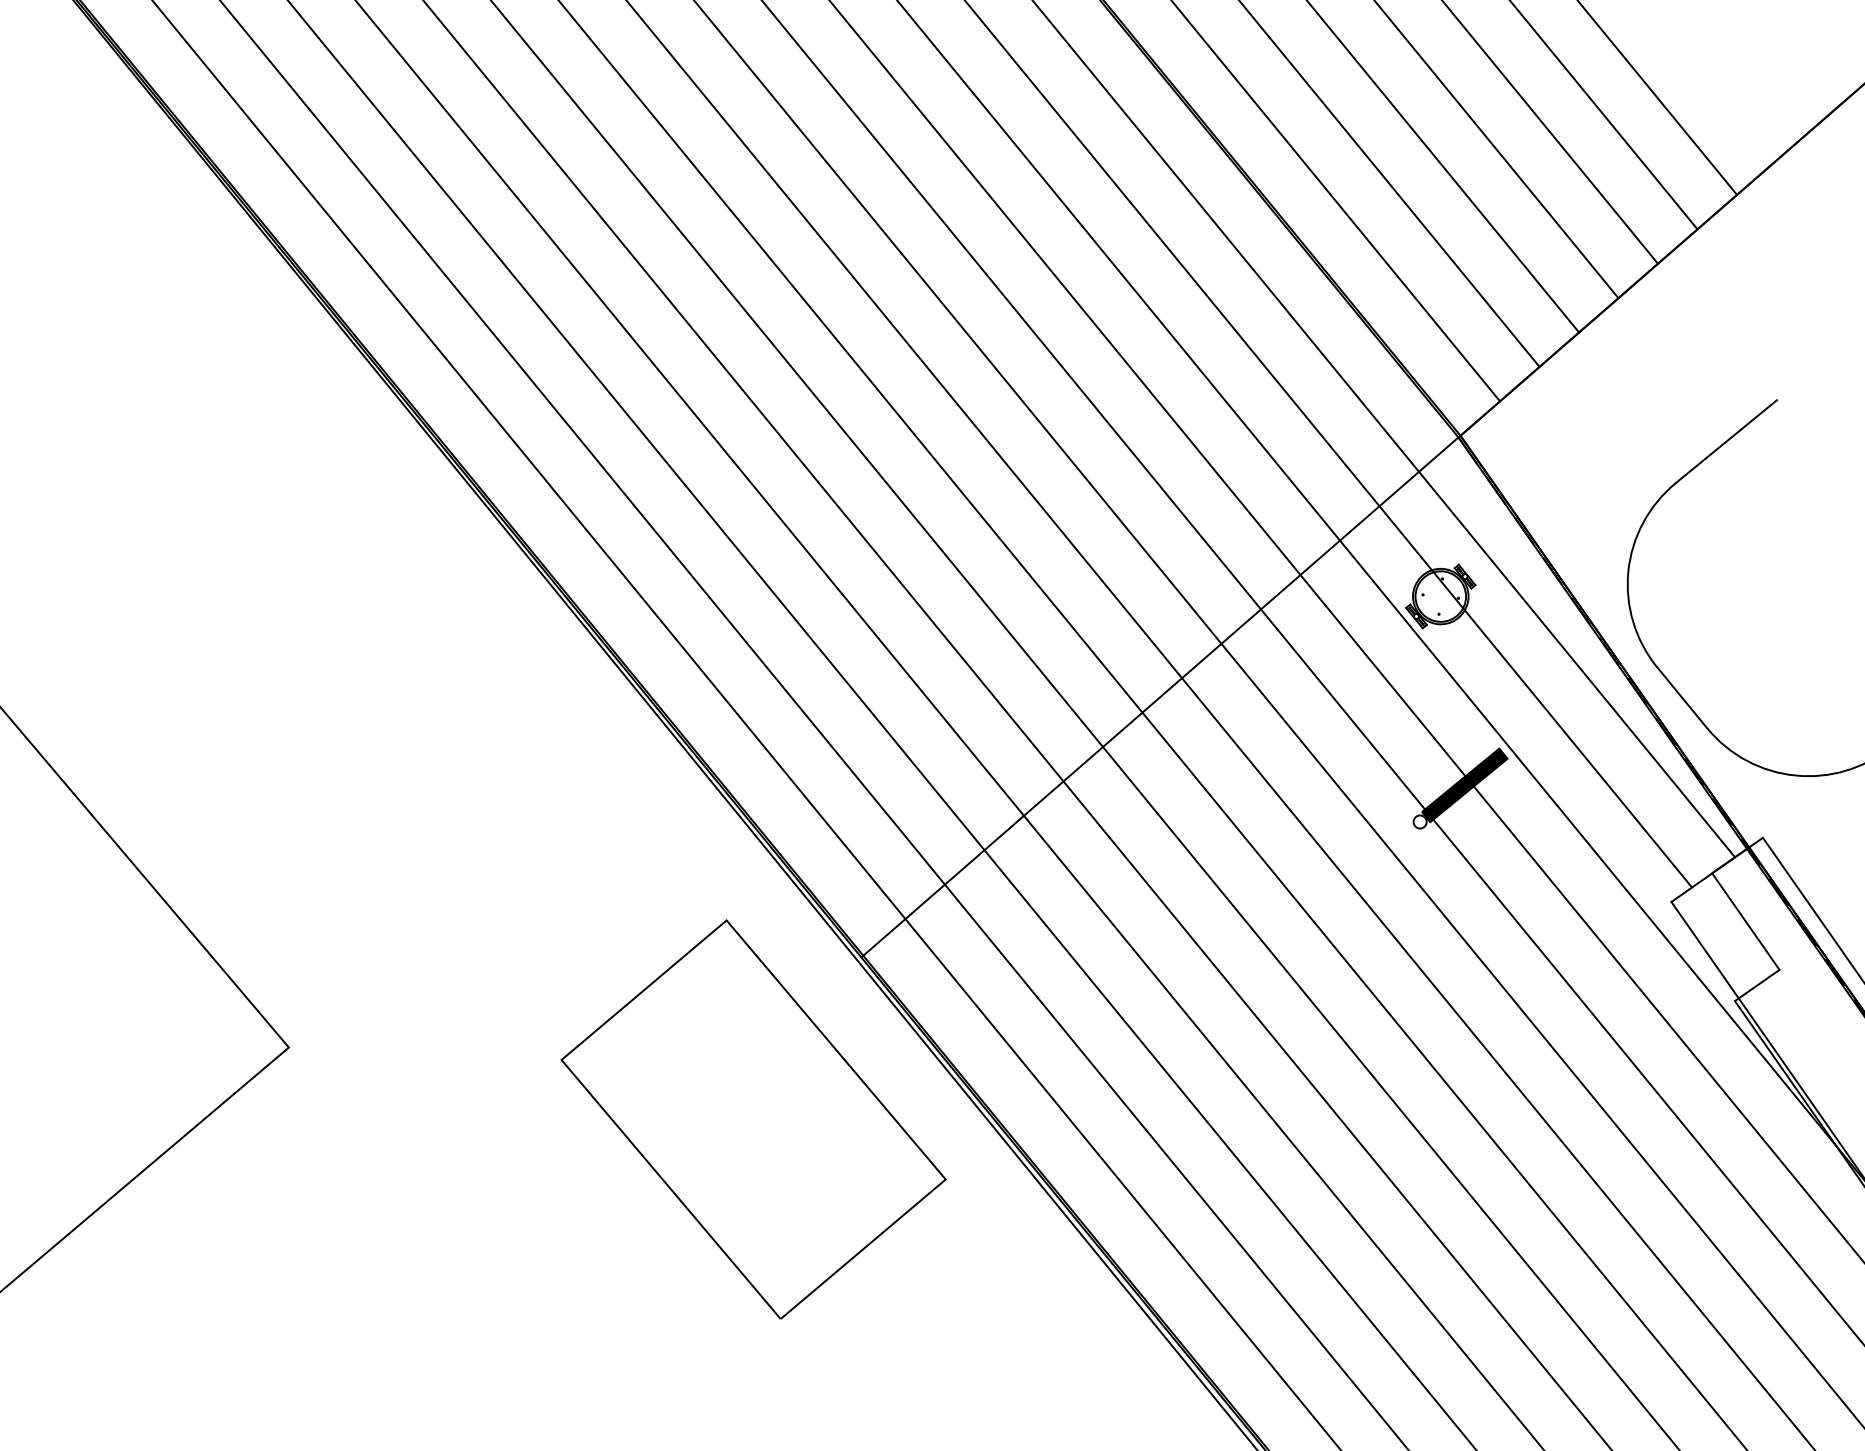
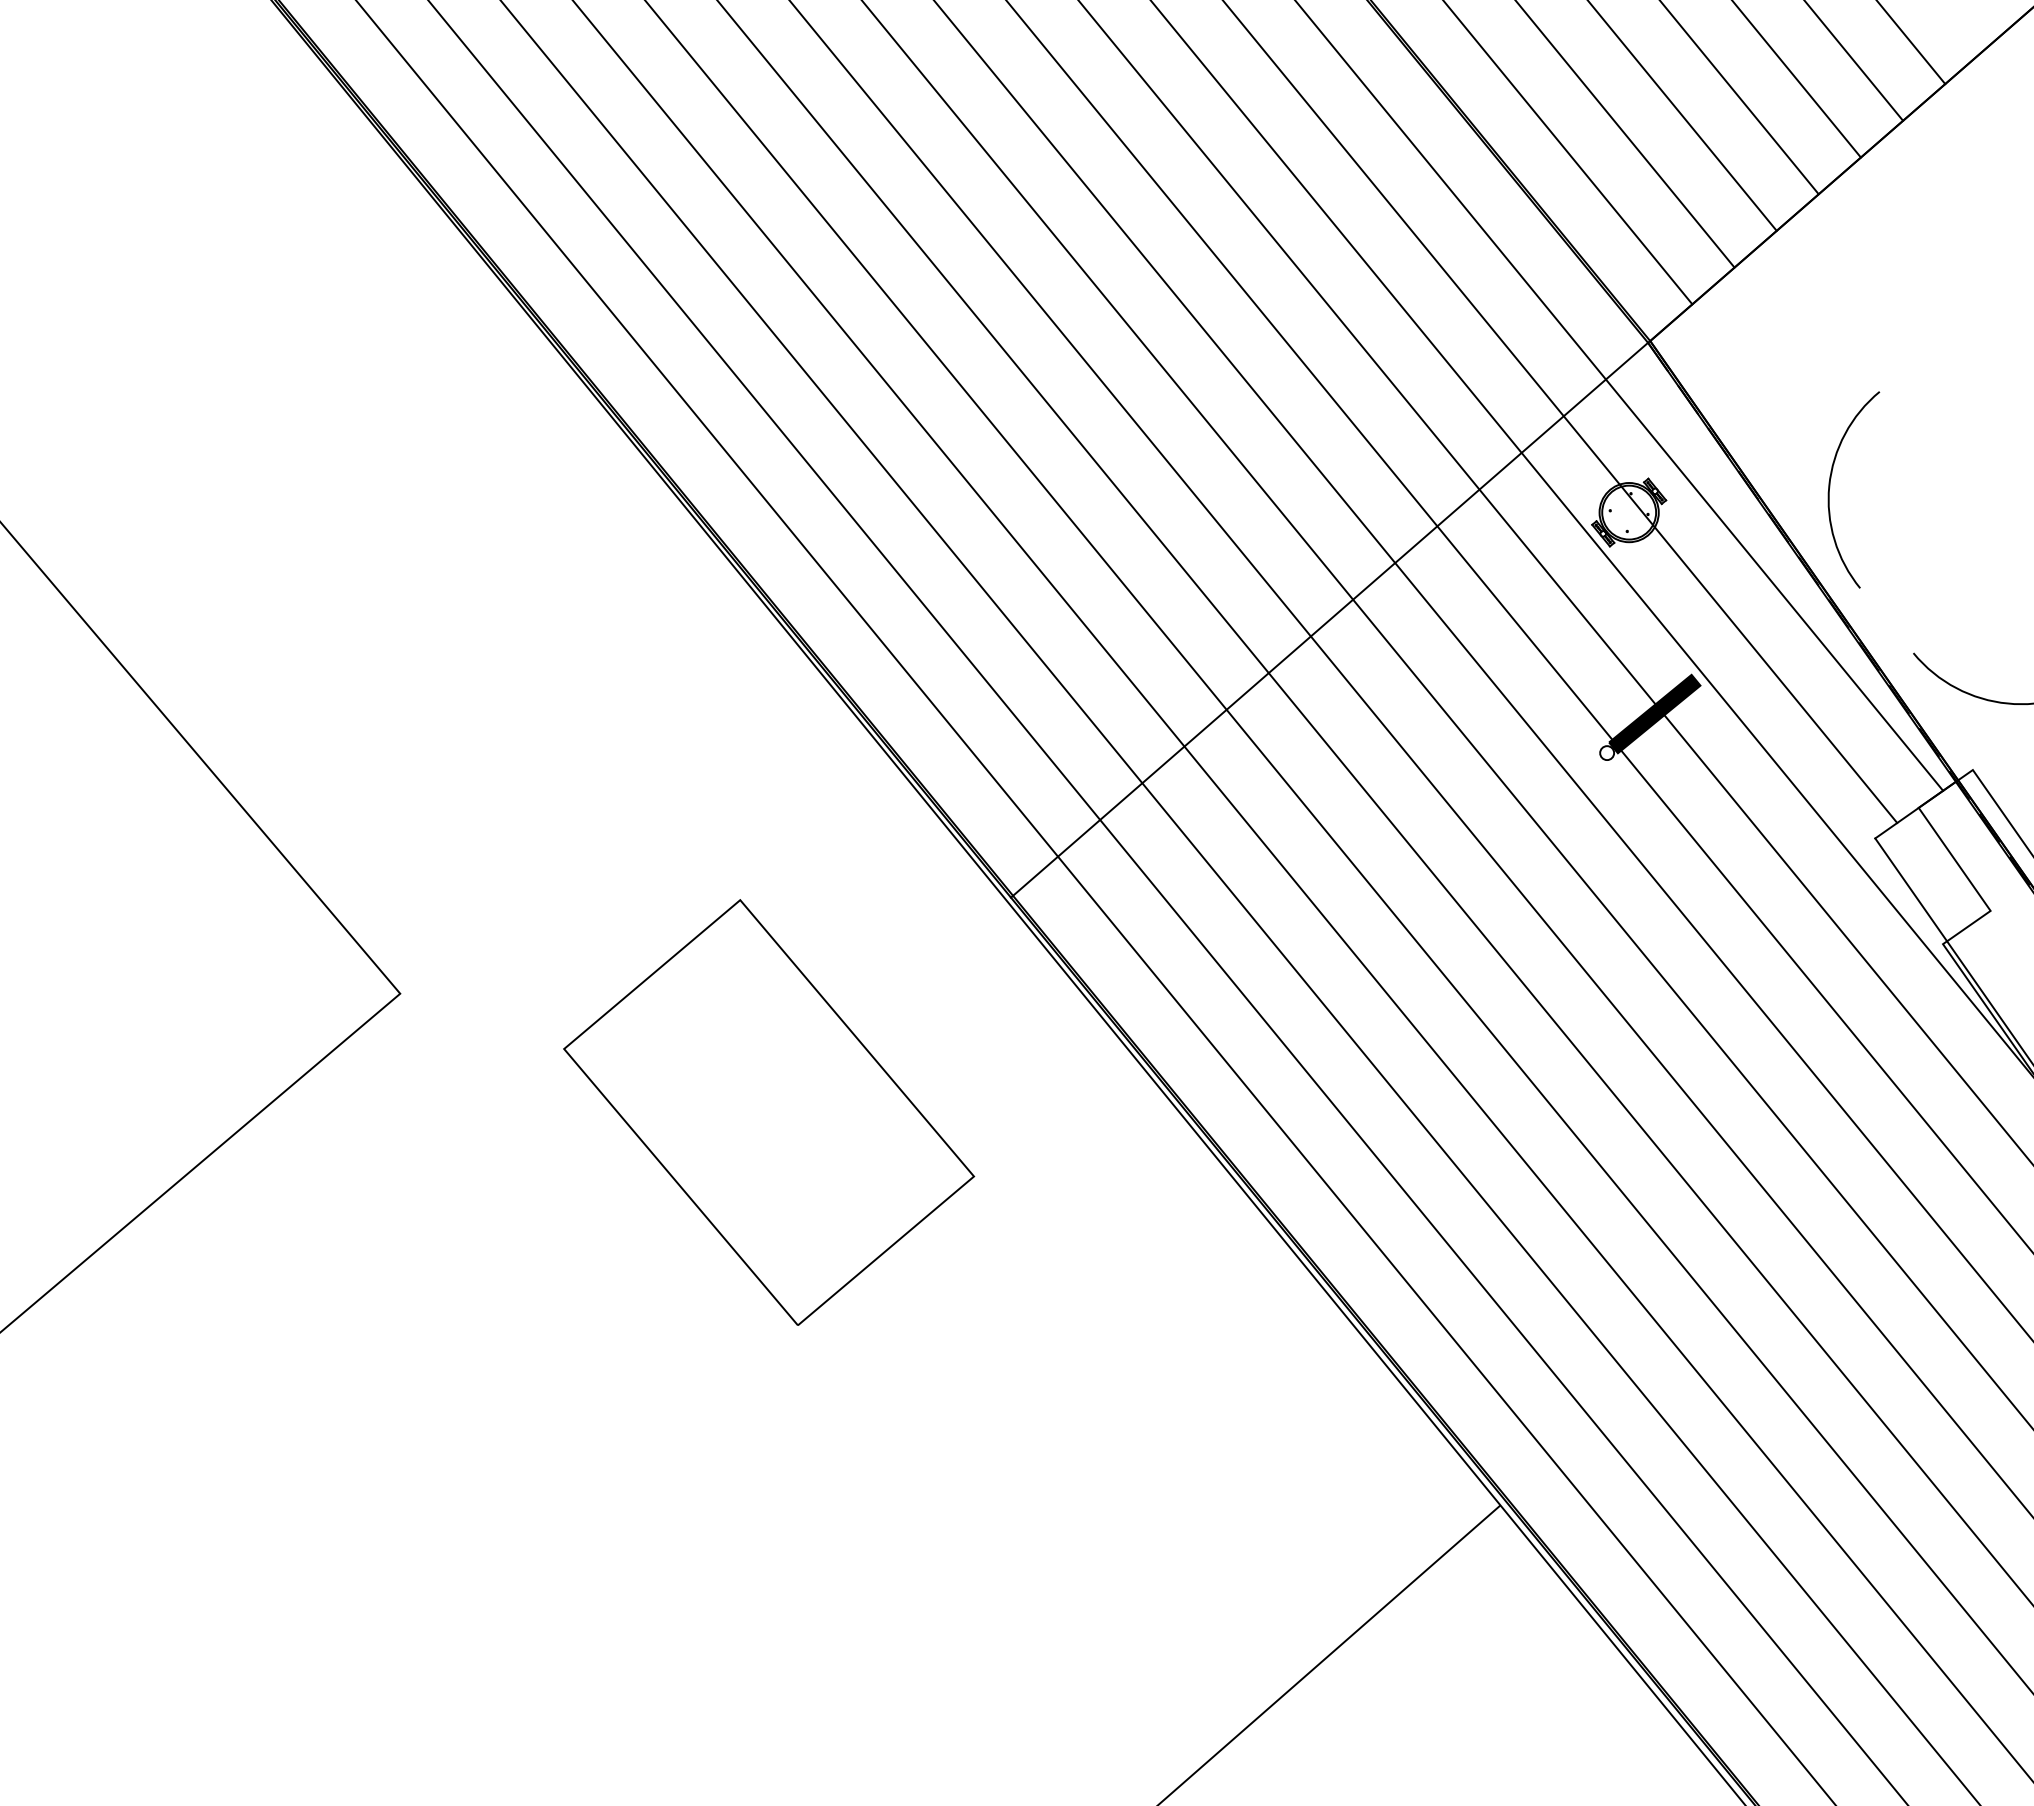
line: (1726, 441) -> (1933, 347), removed
line: (1681, 697) -> (1886, 620), removed
part: (754, 1119) -> (769, 1112), moved

